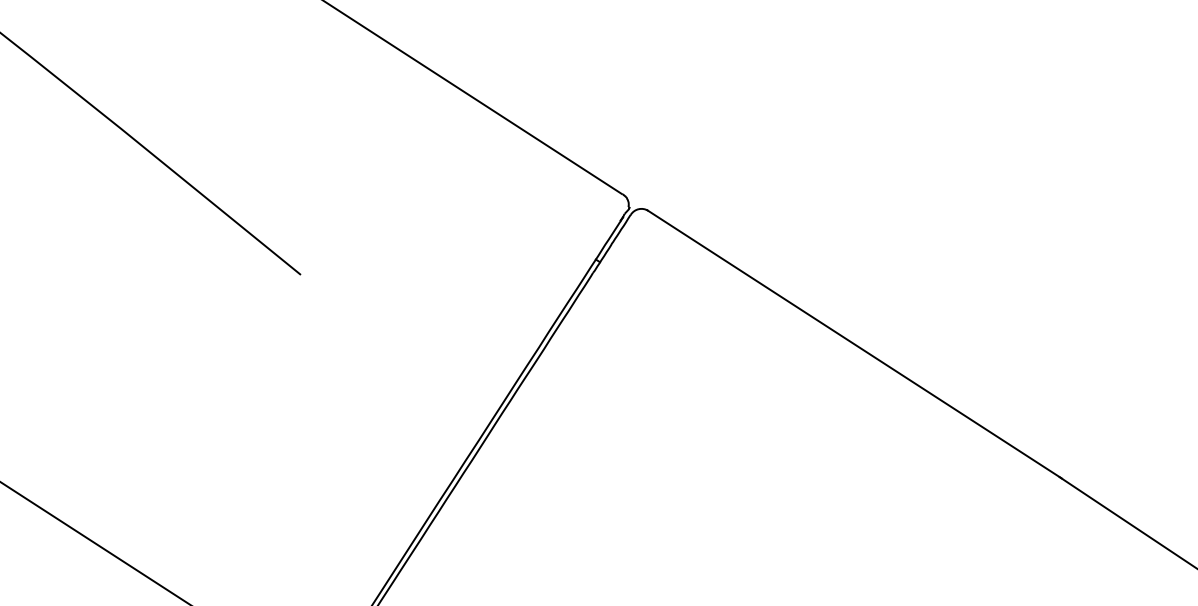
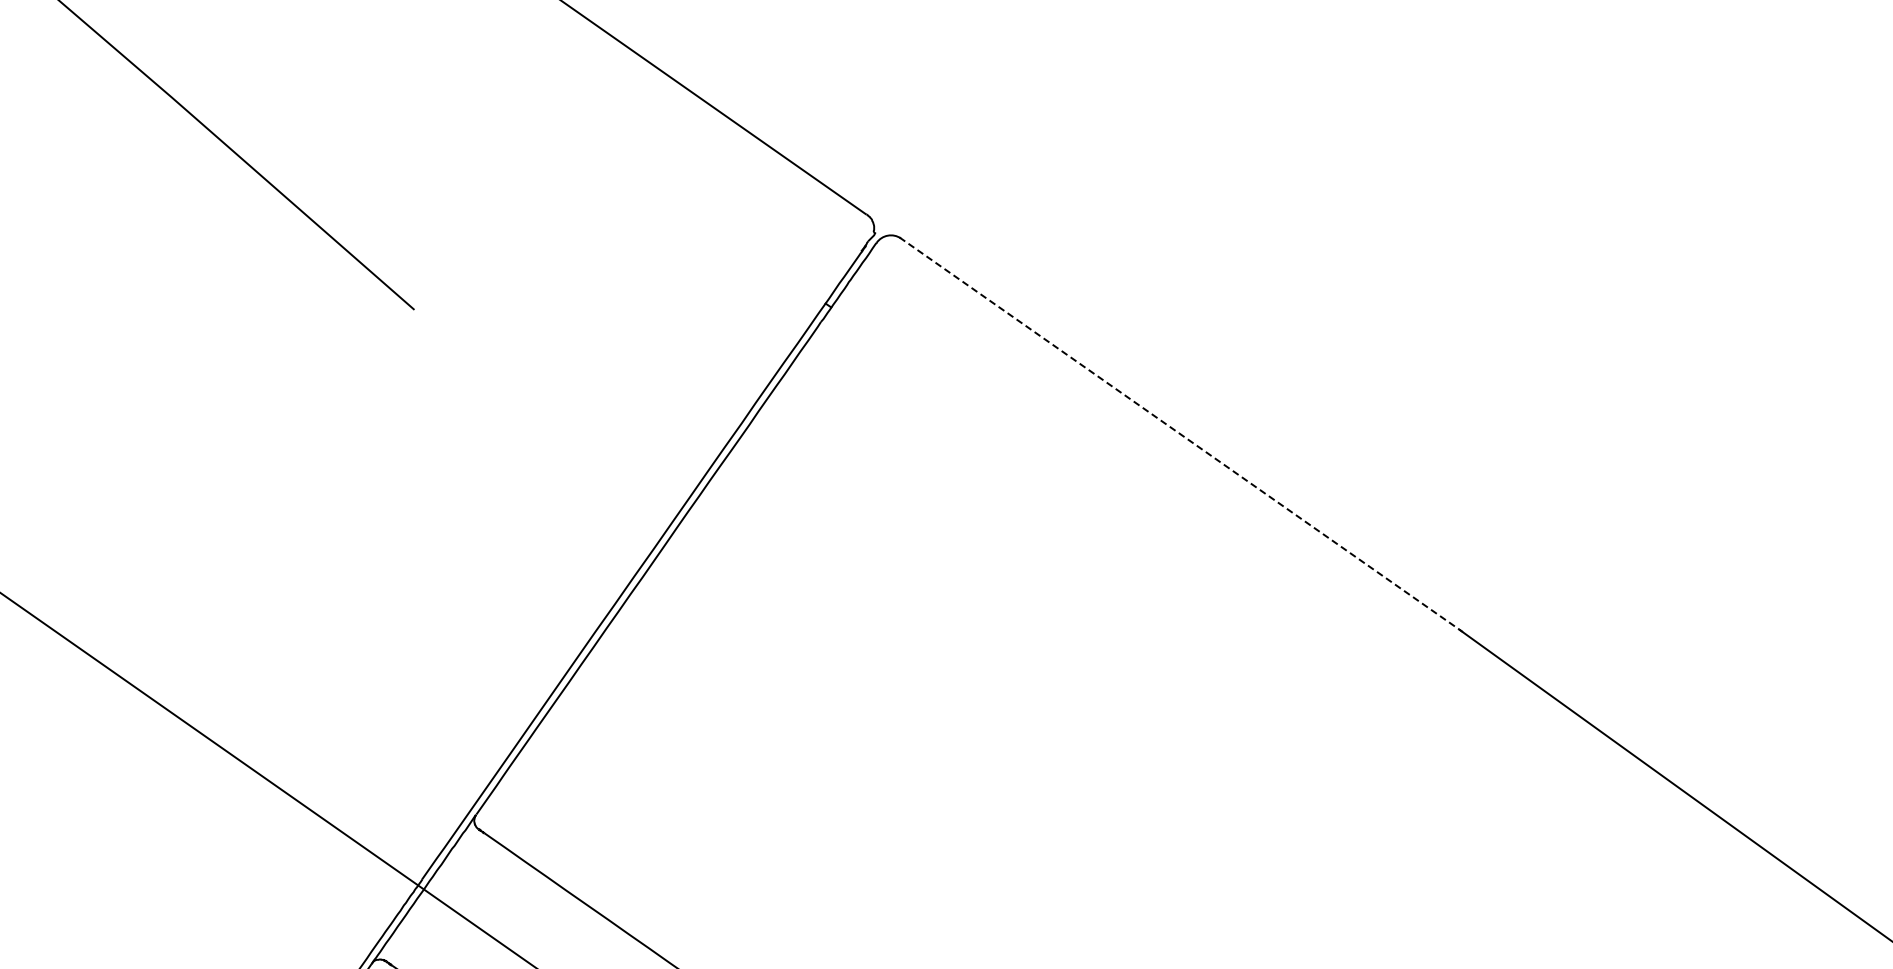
line: (854, 344) -> (1181, 434), solid -> dashed

